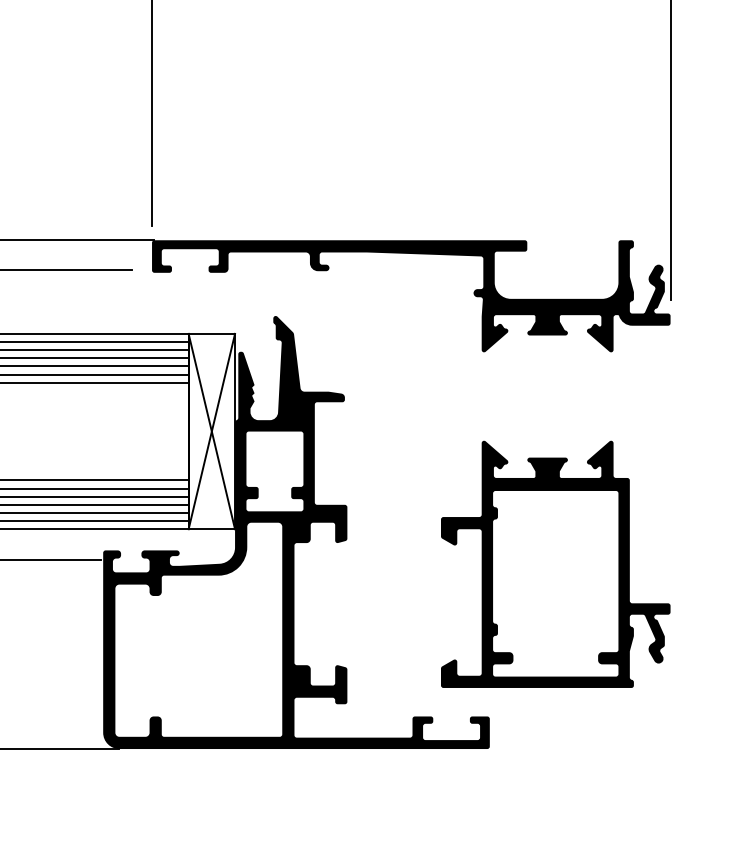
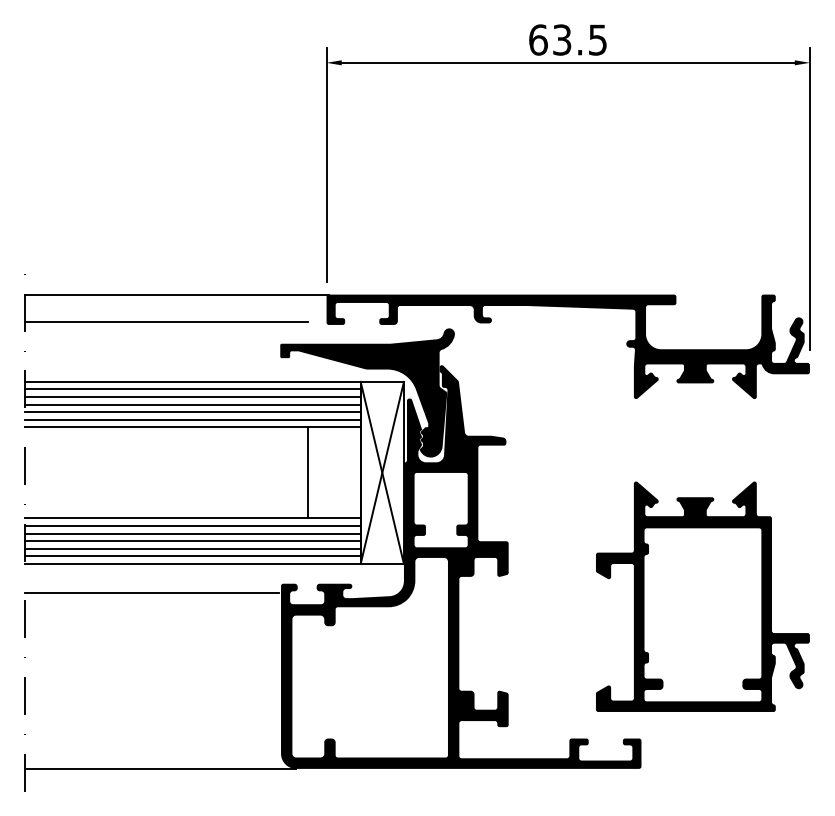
fill: (195, 345) -> (367, 392), added
line: (131, 431) -> (307, 472), added

